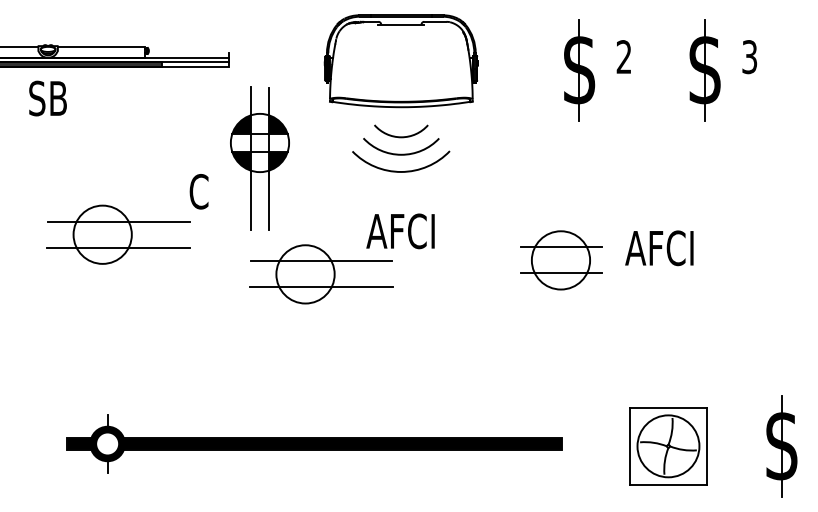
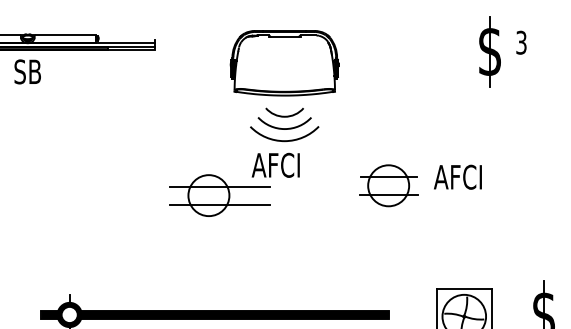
part: (597, 70) -> (414, 52), removed
part: (400, 93) -> (284, 85), moved
part: (259, 158) -> (176, 114), removed
part: (127, 219) -> (83, 157), removed

